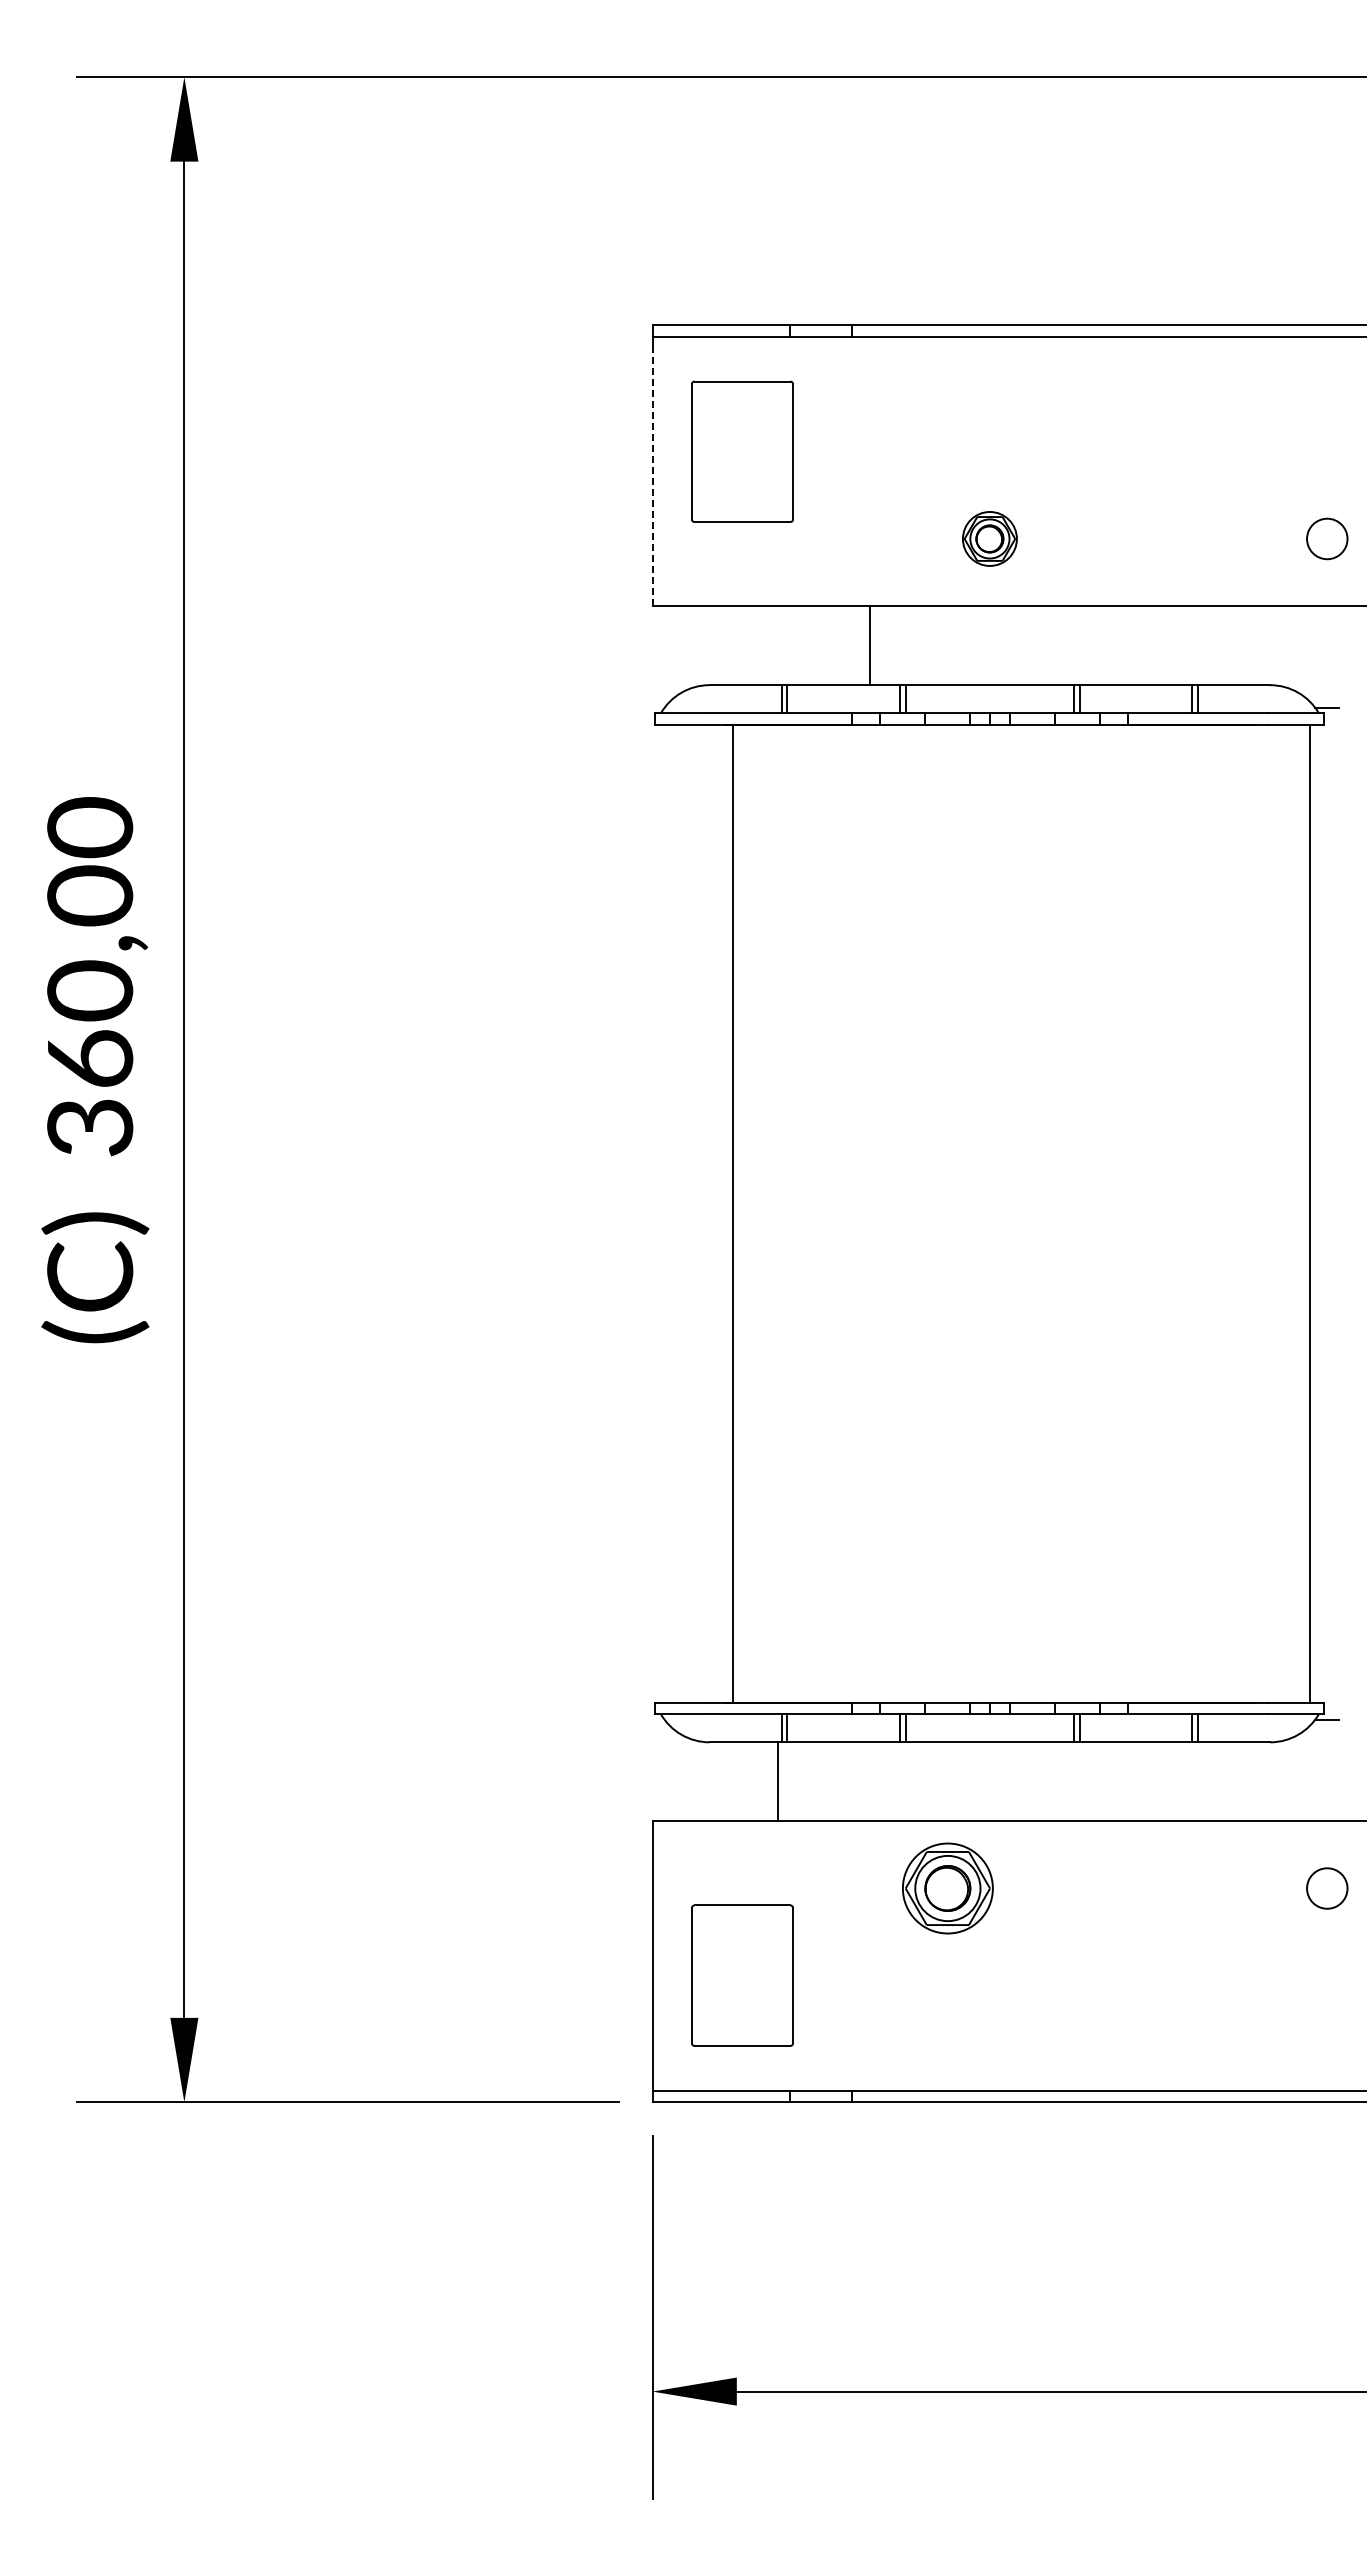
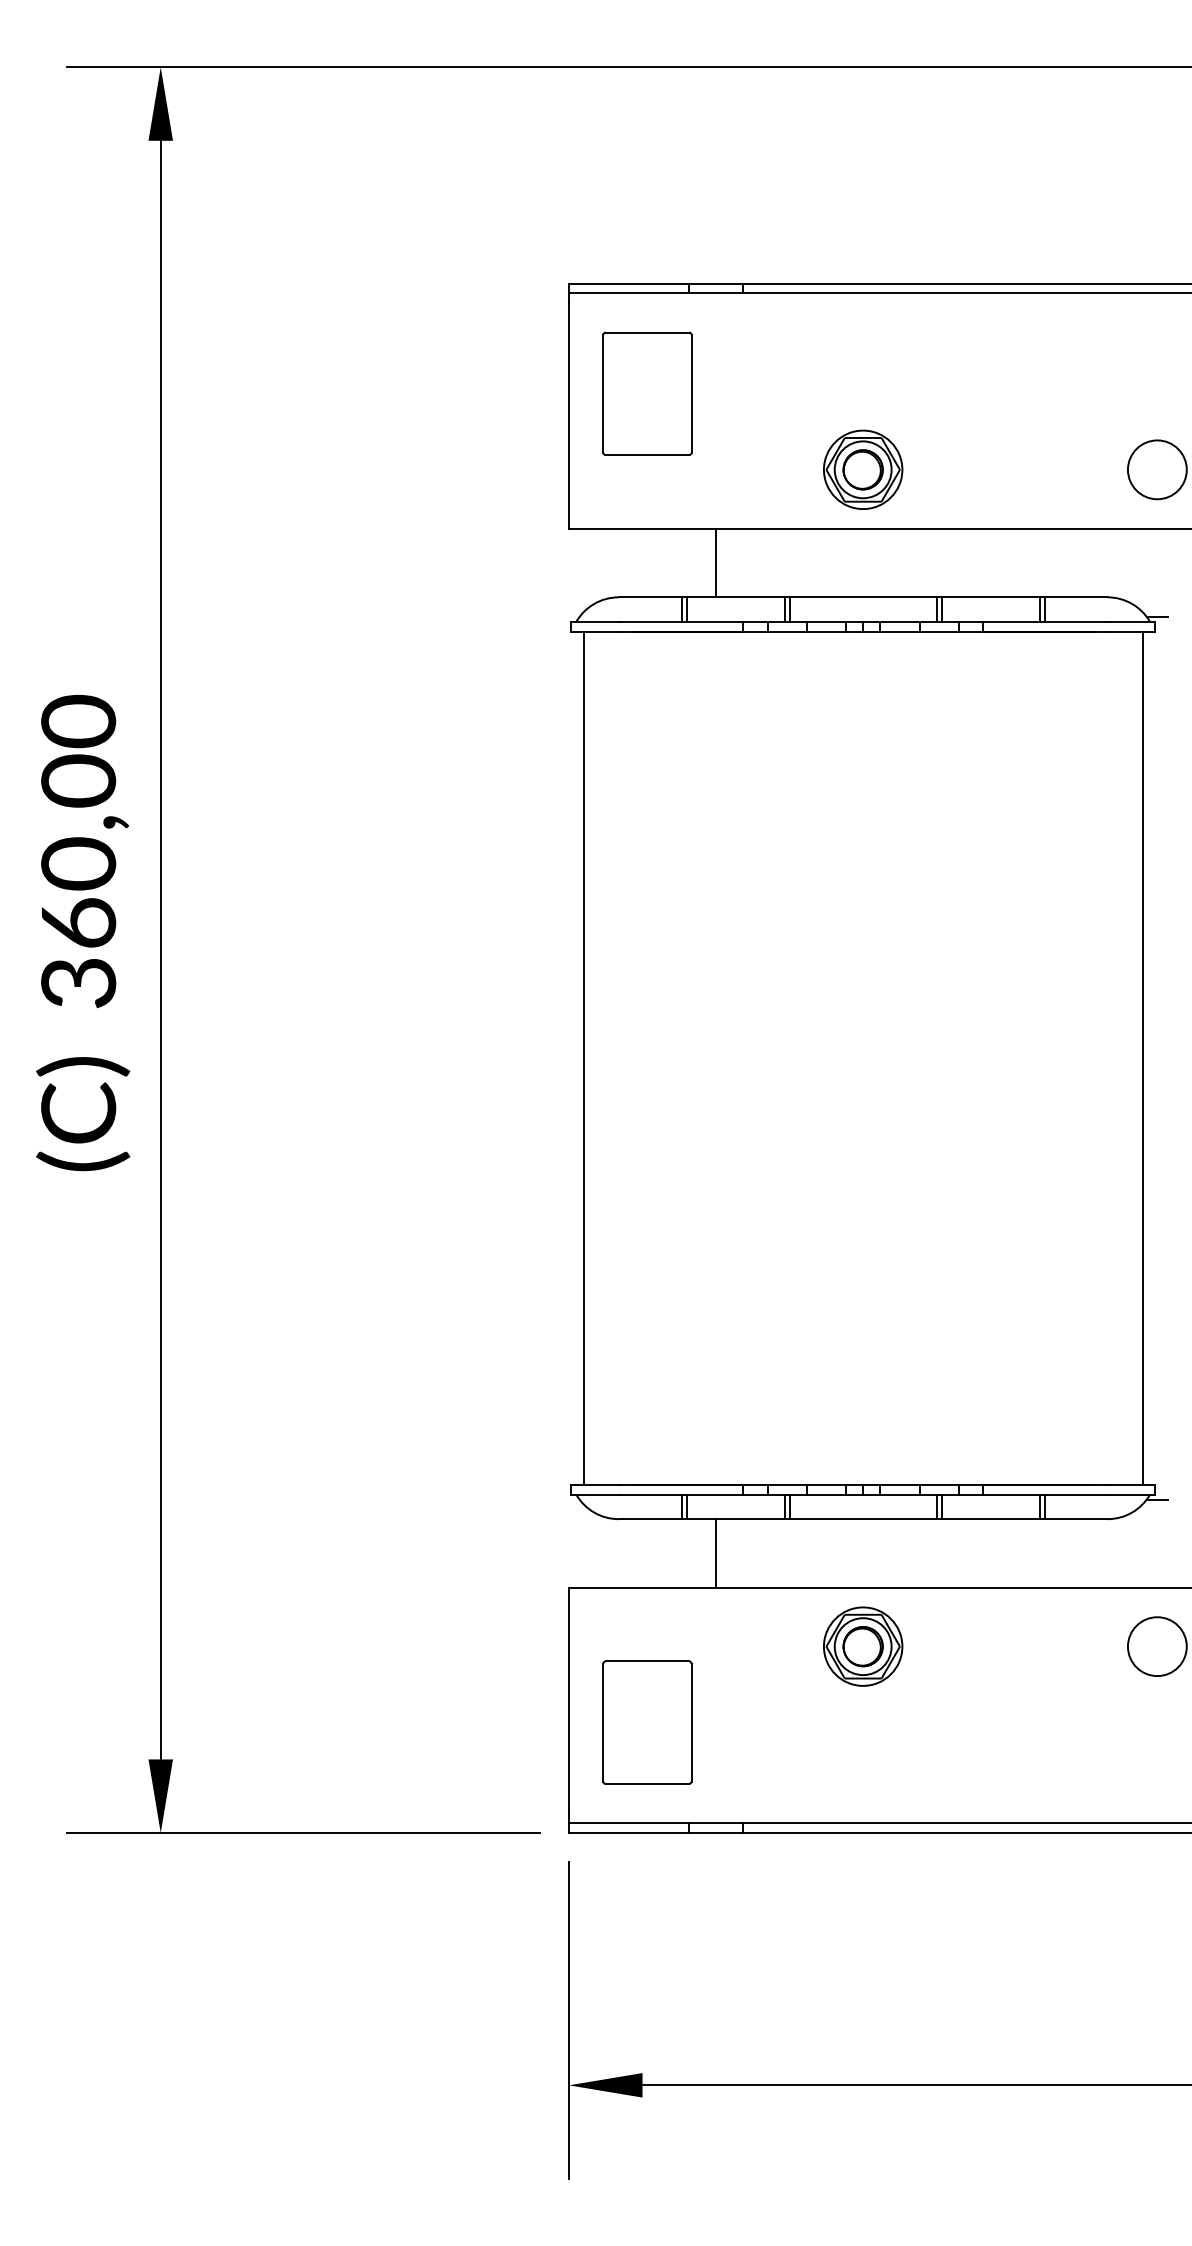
line: (652, 476) -> (568, 415), dashed -> solid
part: (989, 538) -> (862, 469), size x1.67
circle: (1327, 538) -> (1157, 469), size x1.67
line: (870, 645) -> (716, 562), moved
line: (733, 1213) -> (583, 1058), moved
line: (778, 1781) -> (716, 1553), moved
part: (947, 1888) -> (862, 1646), moved
circle: (1327, 1888) -> (1157, 1646), size x1.67

